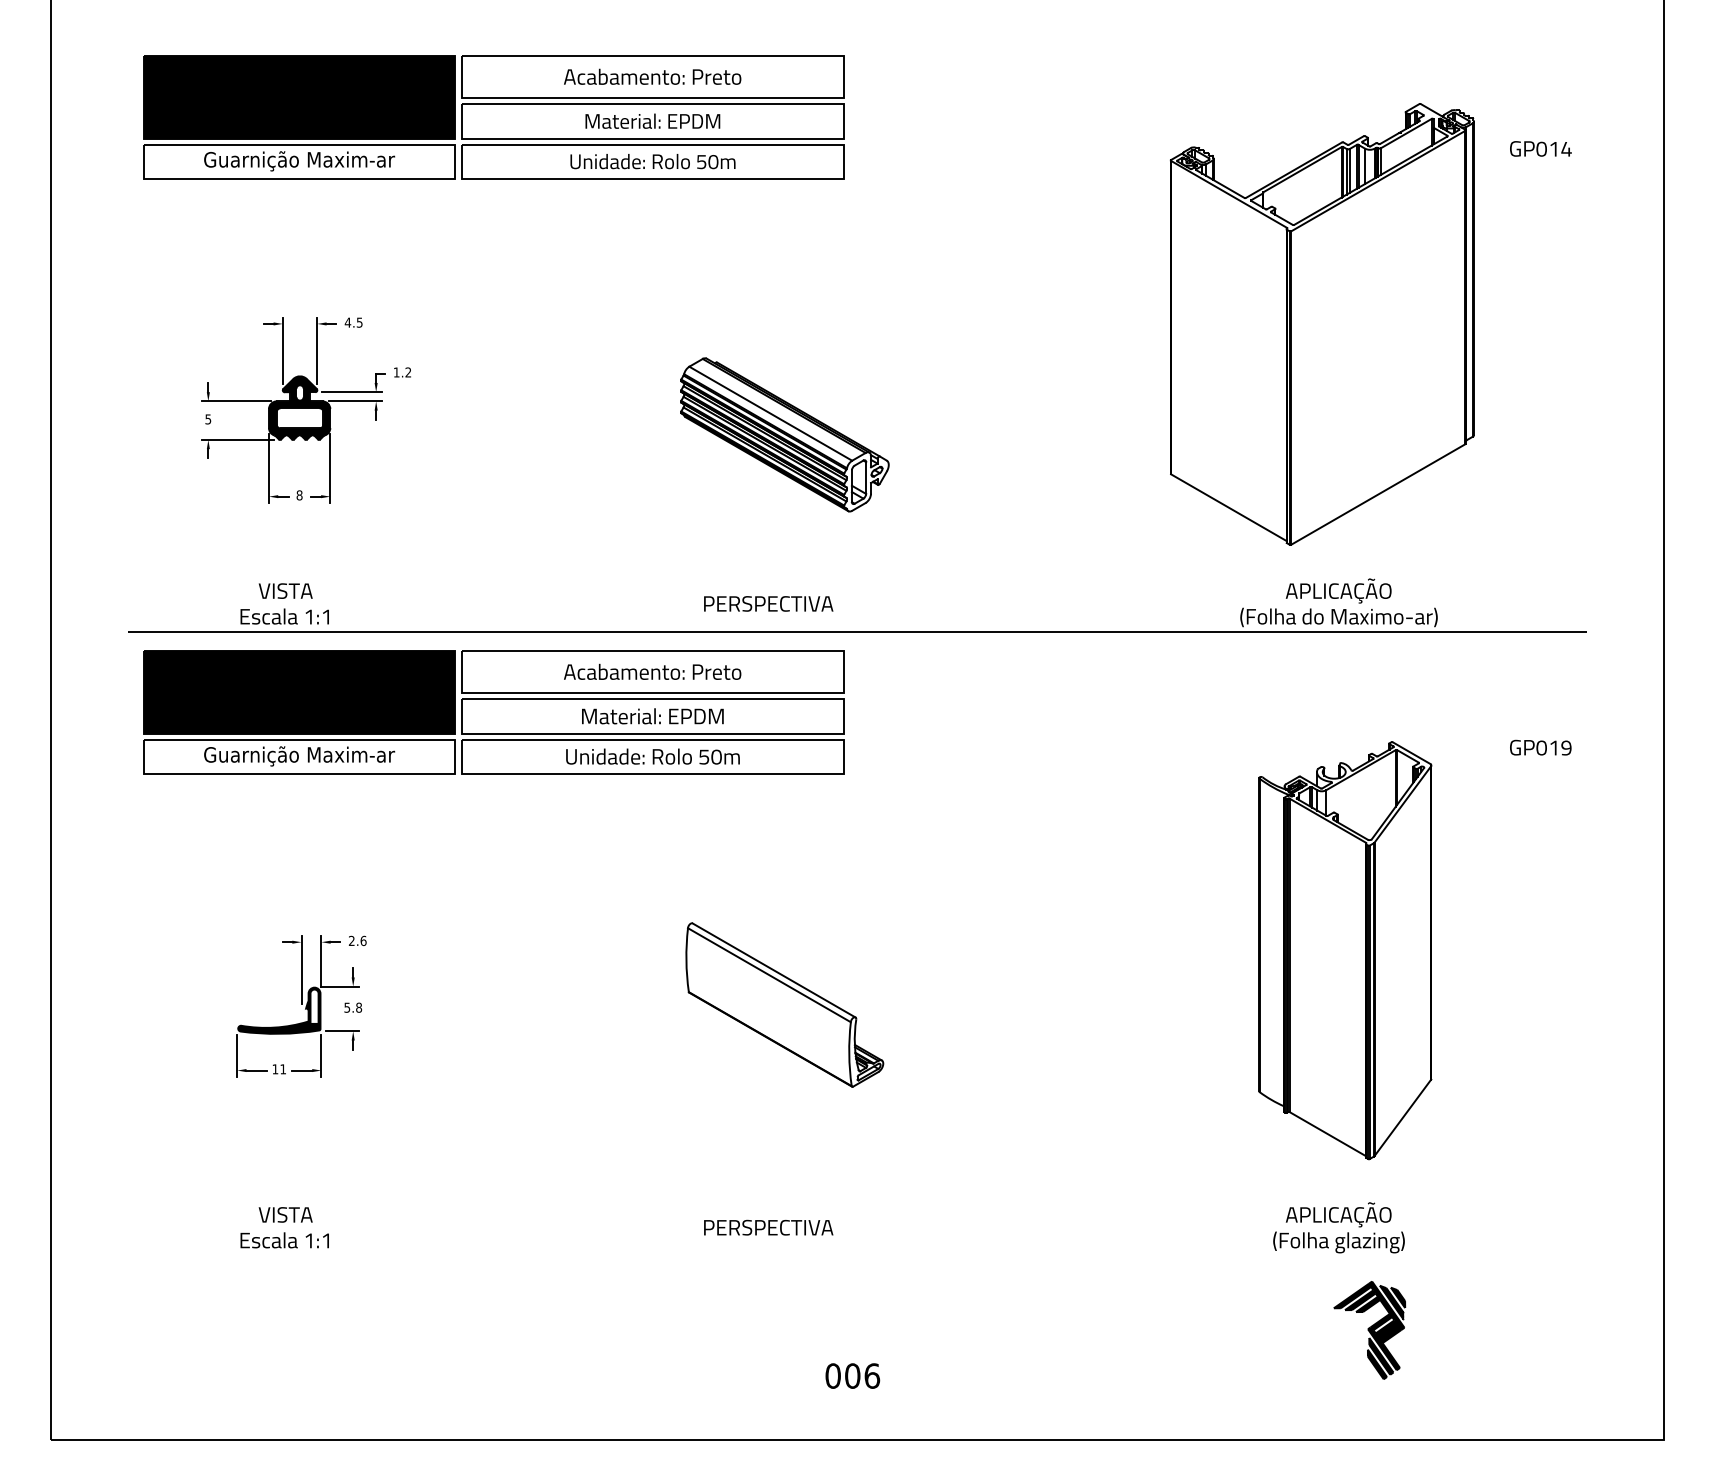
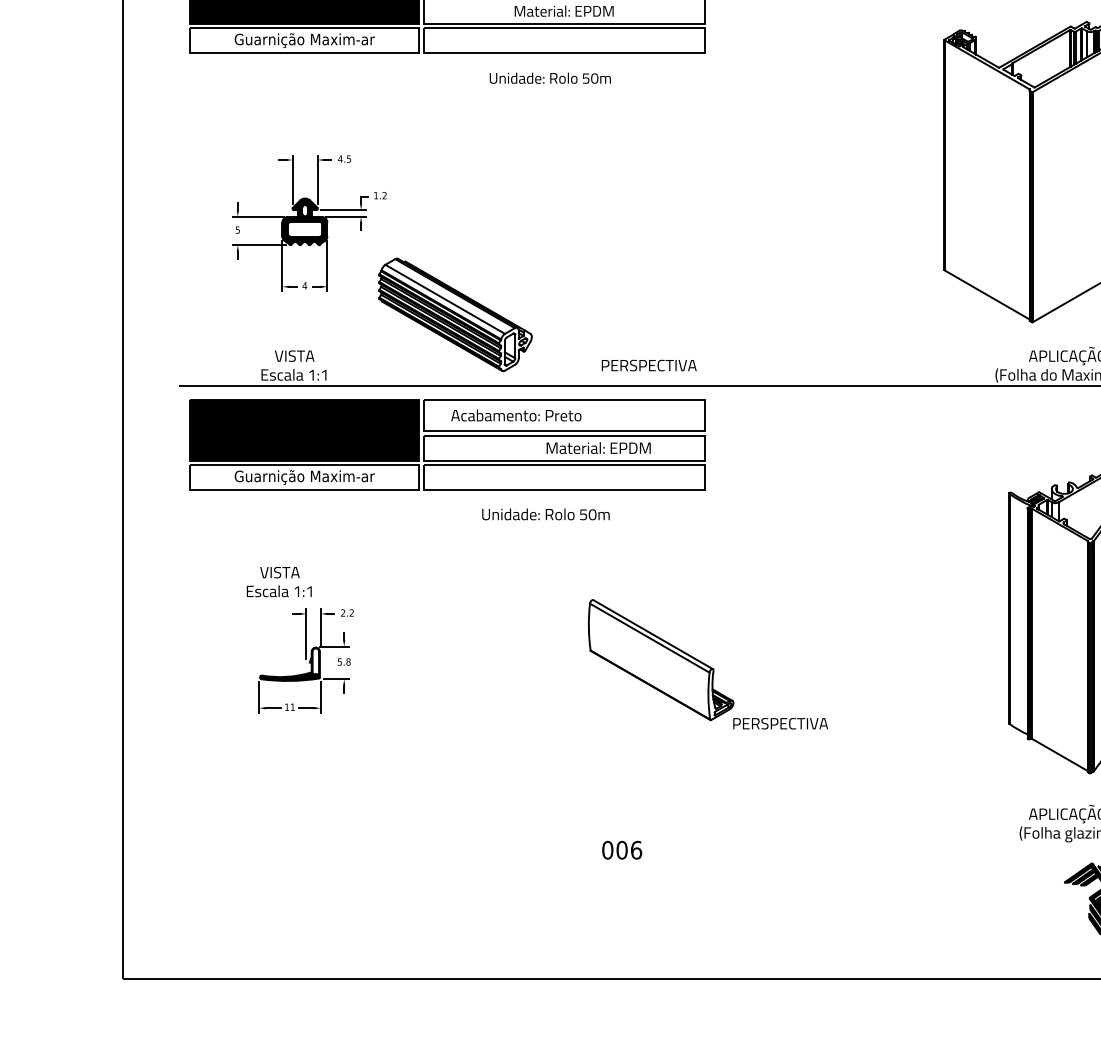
text: (652, 161) -> (550, 78), moved
part: (784, 434) -> (455, 314), moved
text: (299, 495) -> (304, 285), 8 -> 4
text: (652, 671) -> (516, 415), moved
text: (652, 716) -> (598, 448), moved
text: (652, 756) -> (545, 514), moved
text: (363, 940) -> (351, 612), 2.6 -> 2.2
text: (284, 1227) -> (279, 581), moved
text: (768, 1227) -> (780, 723), moved
text: (852, 1375) -> (621, 849), moved

